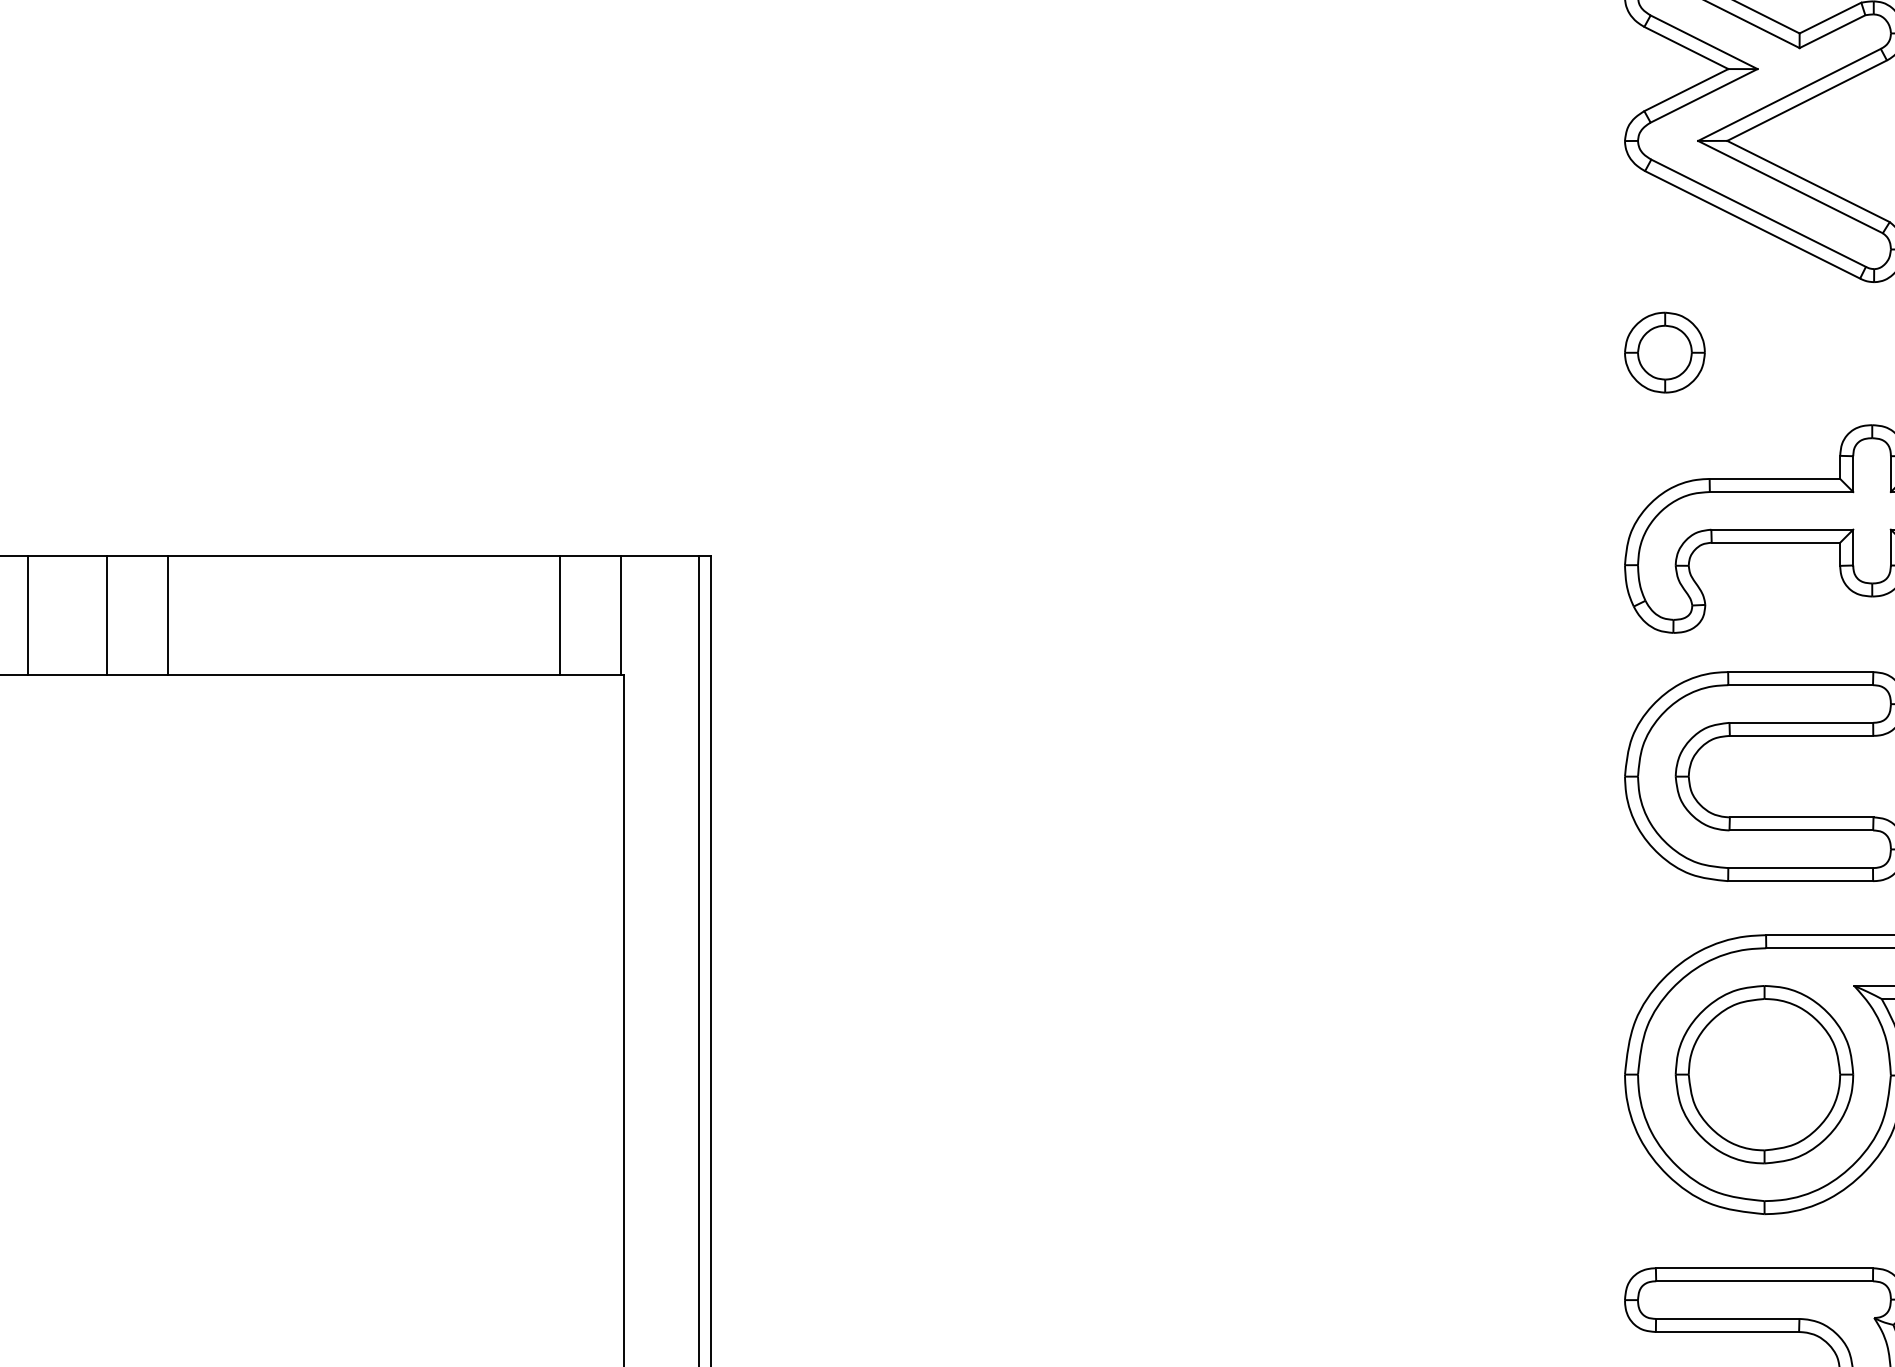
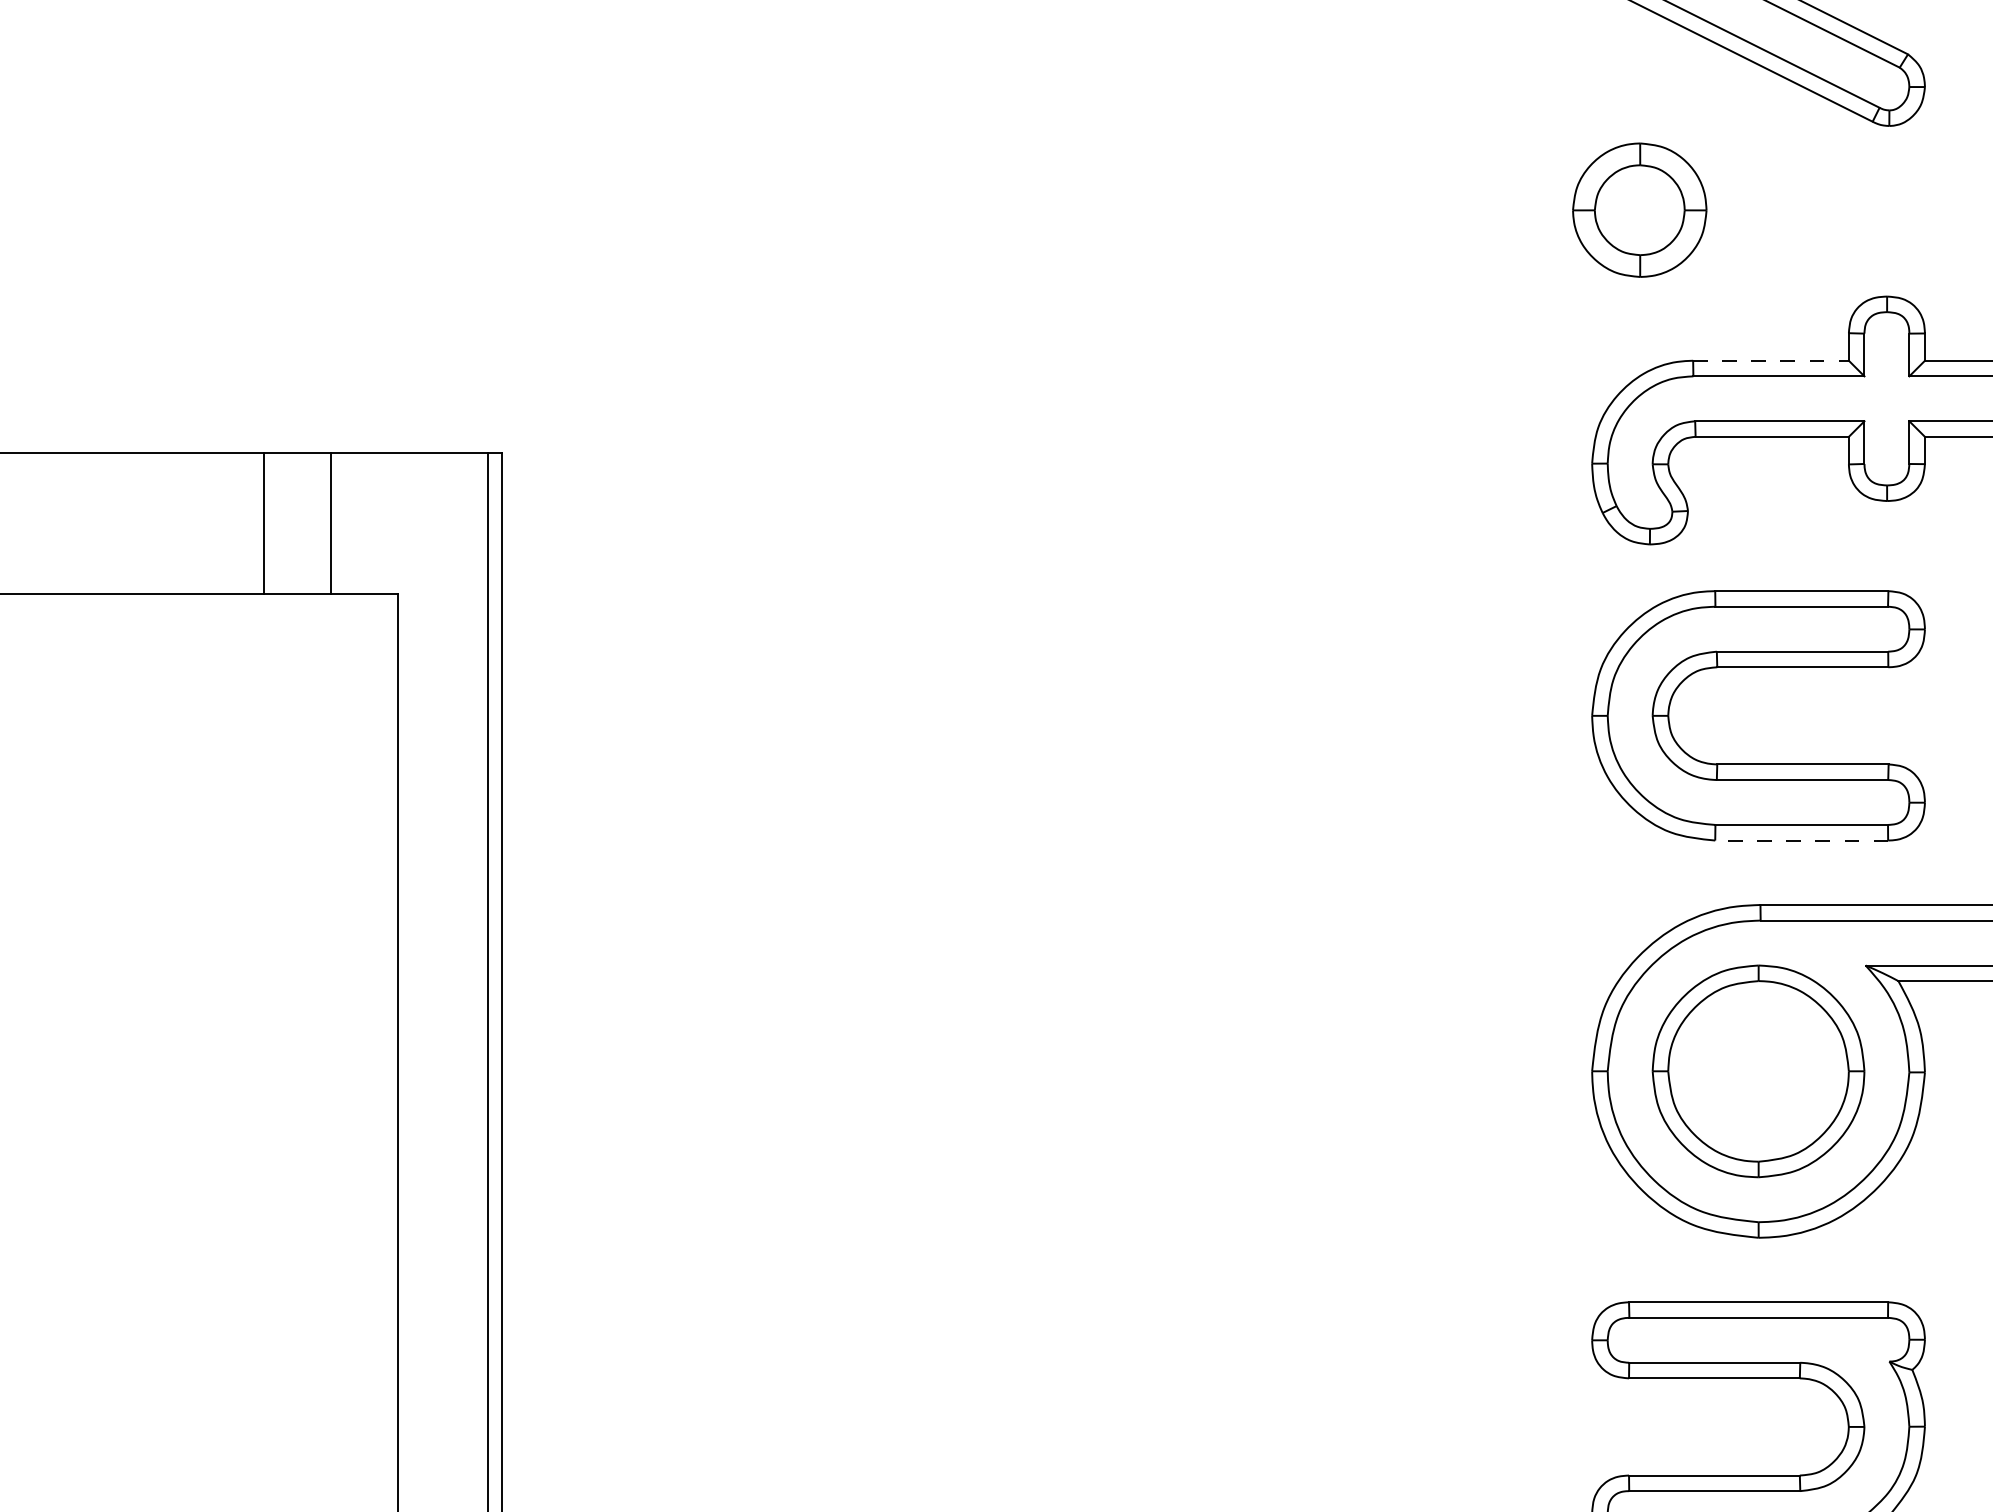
part: (1664, 352) -> (1639, 209), size x1.4
line: (1775, 478) -> (1771, 360), solid -> dashed
line: (559, 615) -> (263, 523), moved
line: (620, 615) -> (330, 523), moved
line: (1800, 881) -> (1801, 840), solid -> dashed

